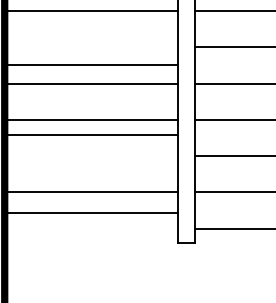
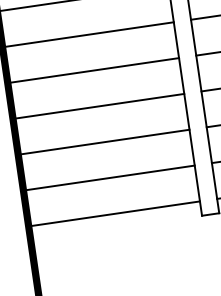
line: (92, 65) -> (89, 34), moved
line: (92, 135) -> (105, 142), moved
line: (92, 212) -> (115, 213), moved

